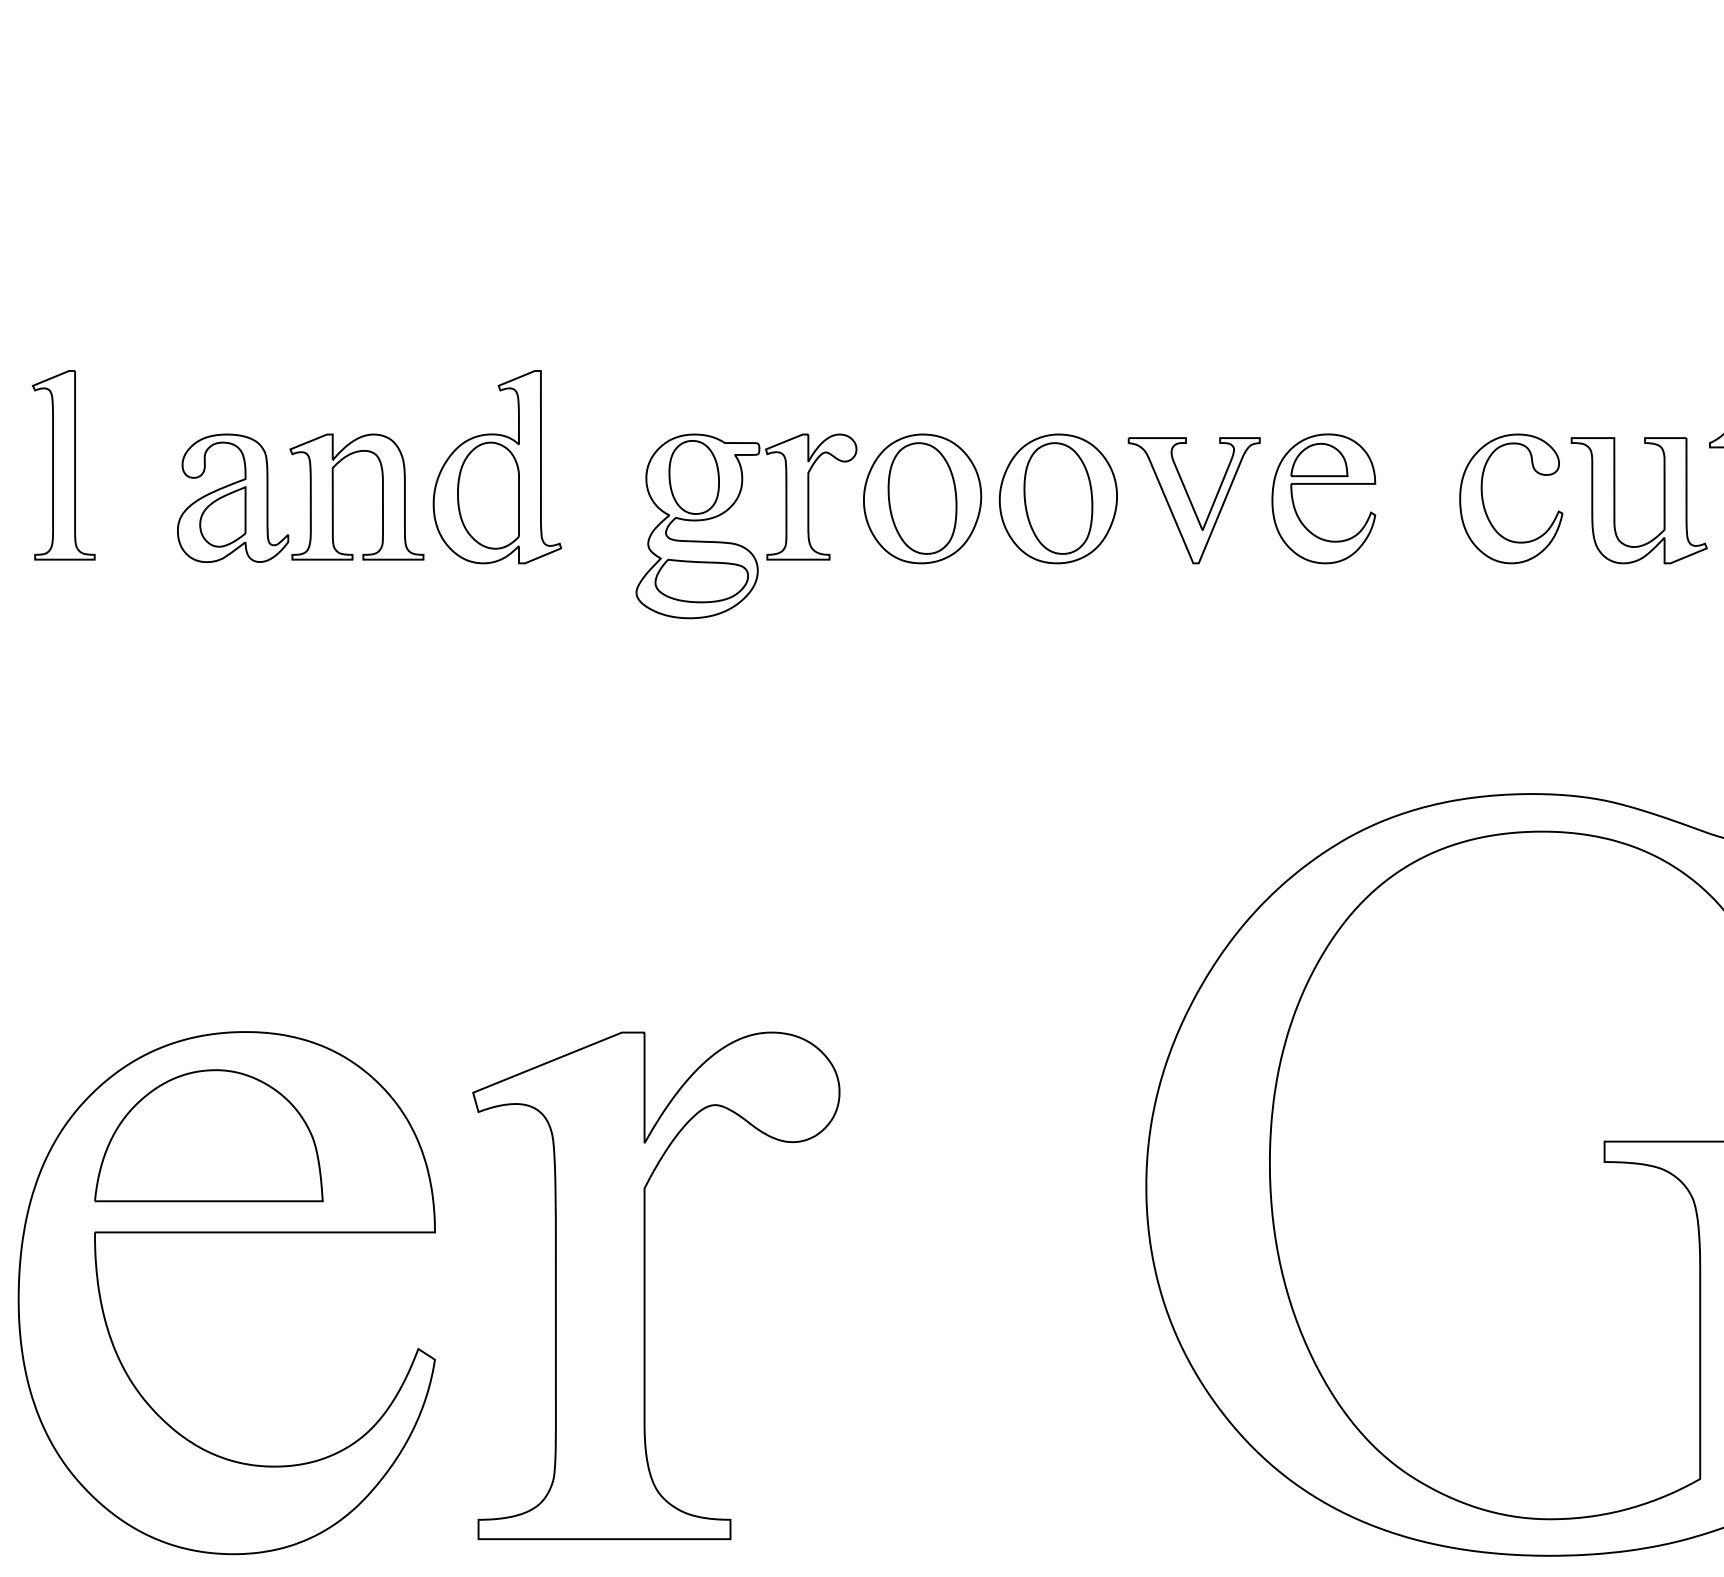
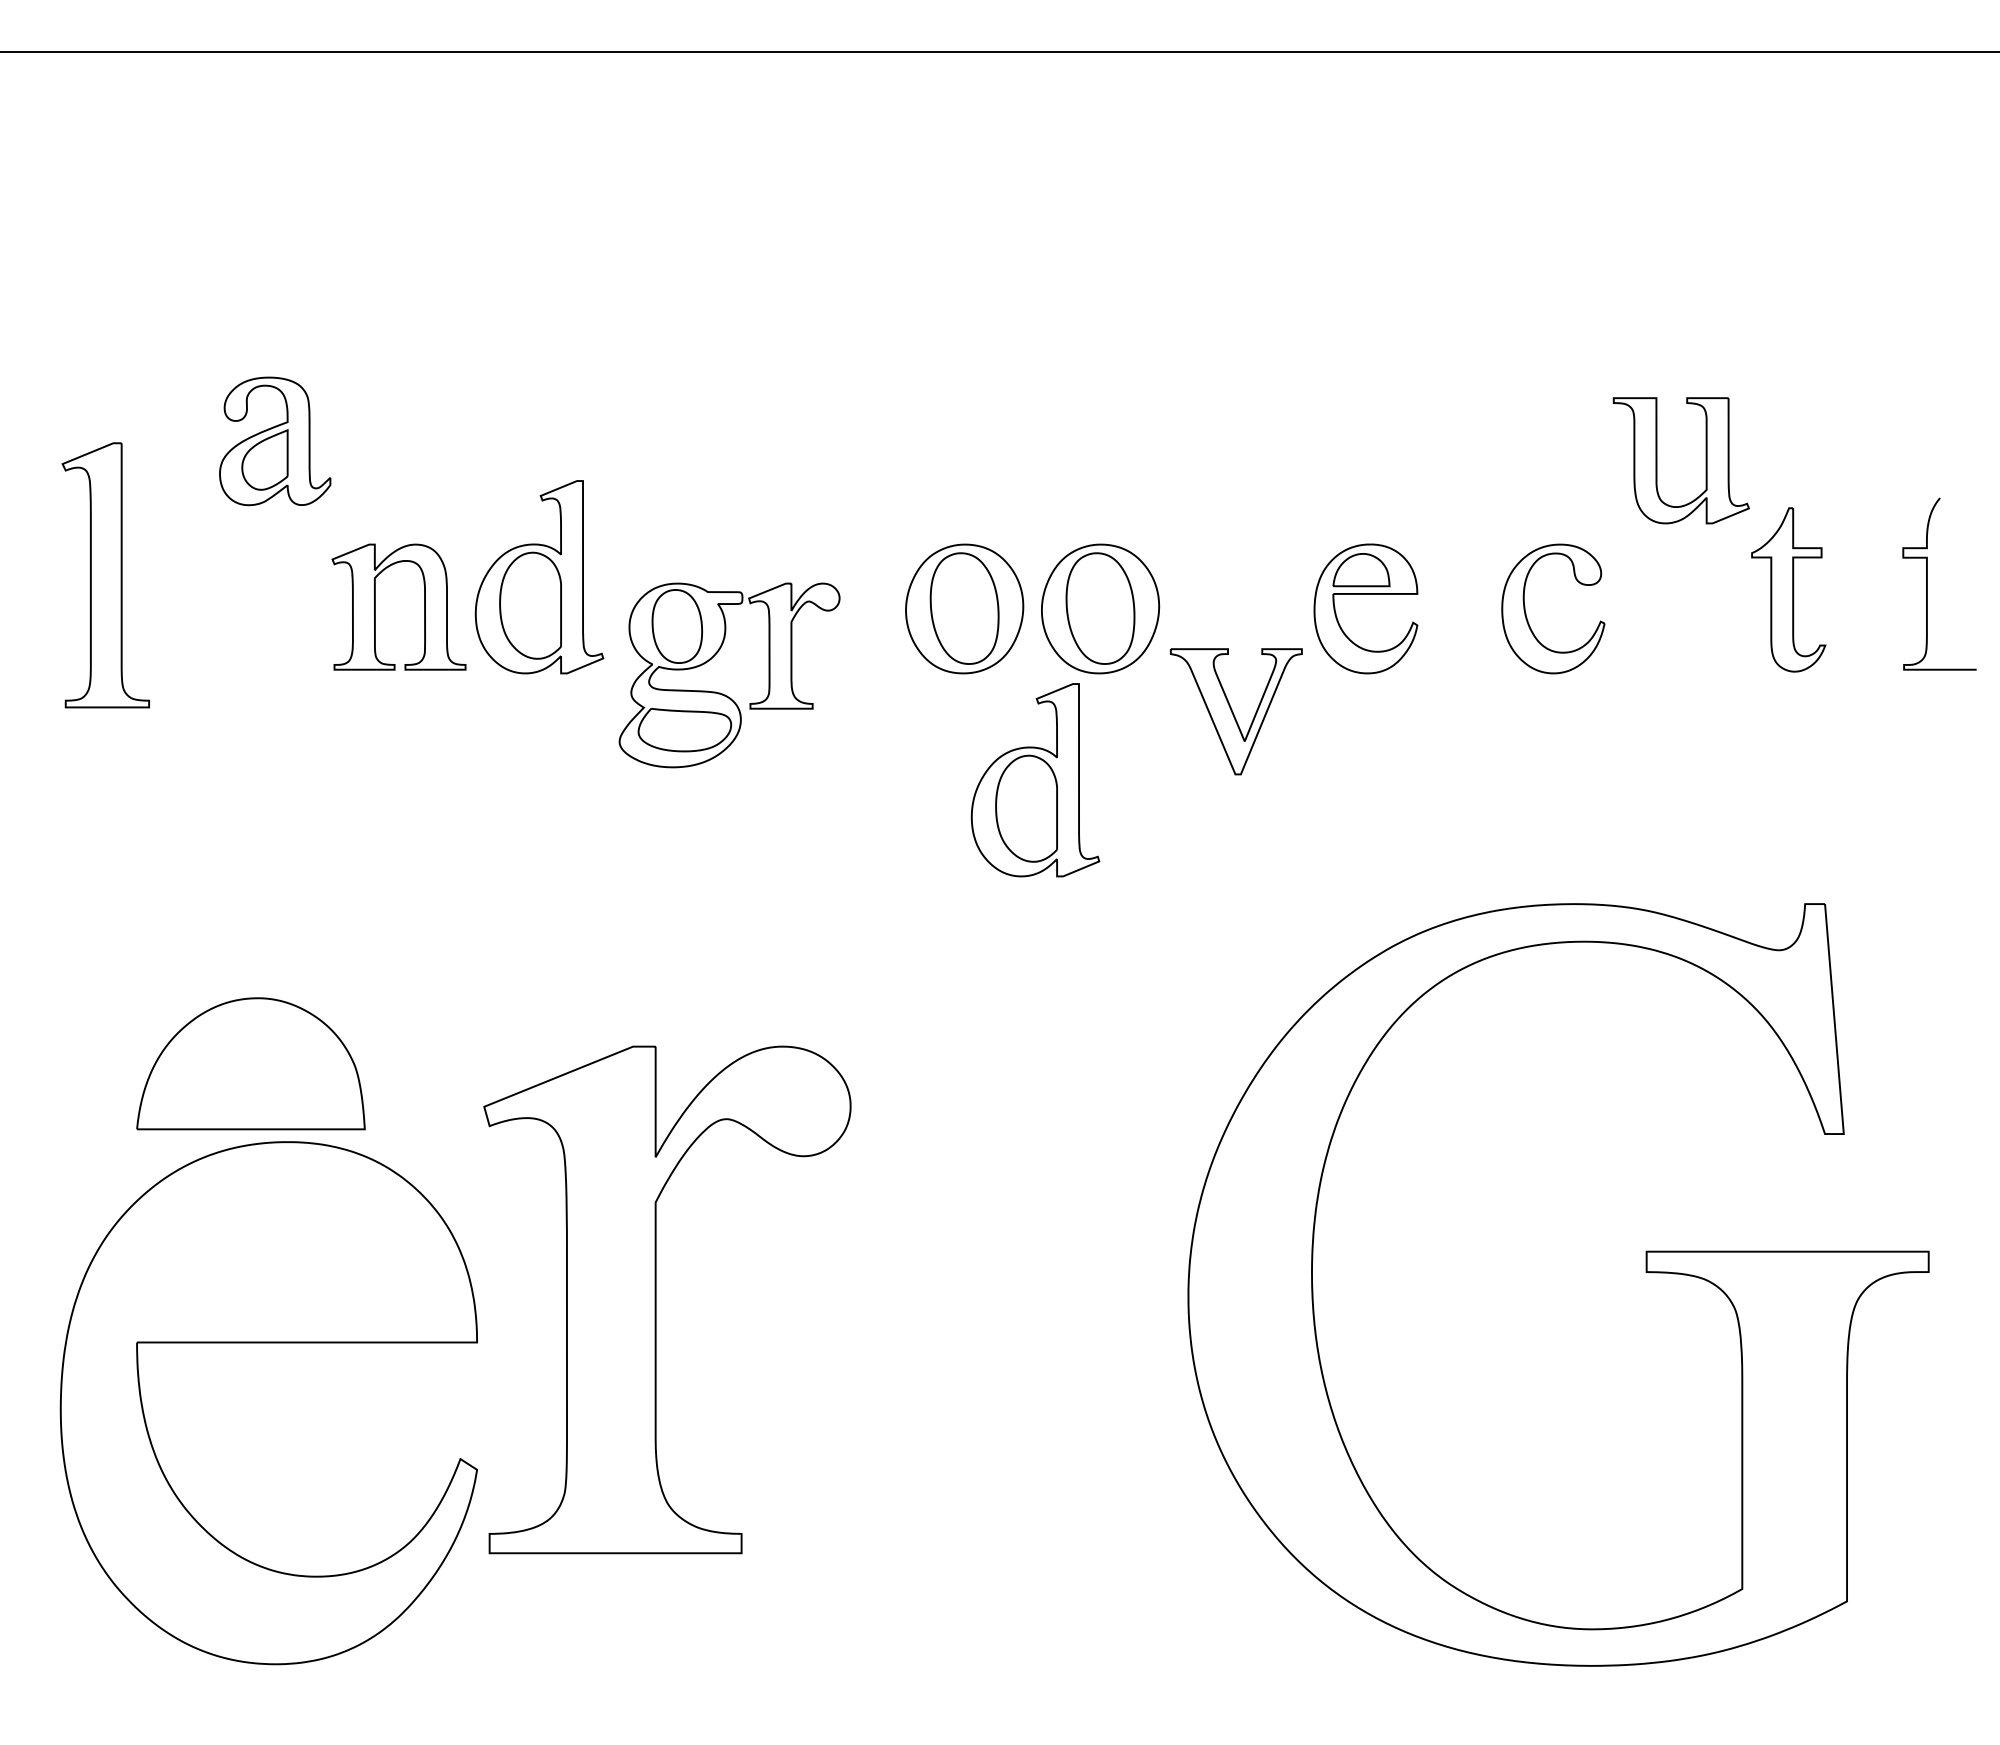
part: (63, 465) -> (105, 575), size x1.4
part: (233, 498) -> (275, 441), moved
part: (1194, 500) -> (1236, 711), moved
part: (1615, 500) -> (1657, 460), moved
part: (737, 543) -> (720, 692), moved
part: (993, 670) -> (1035, 780), added
part: (208, 1135) -> (250, 1063), moved
part: (645, 1285) -> (656, 1299), moved

